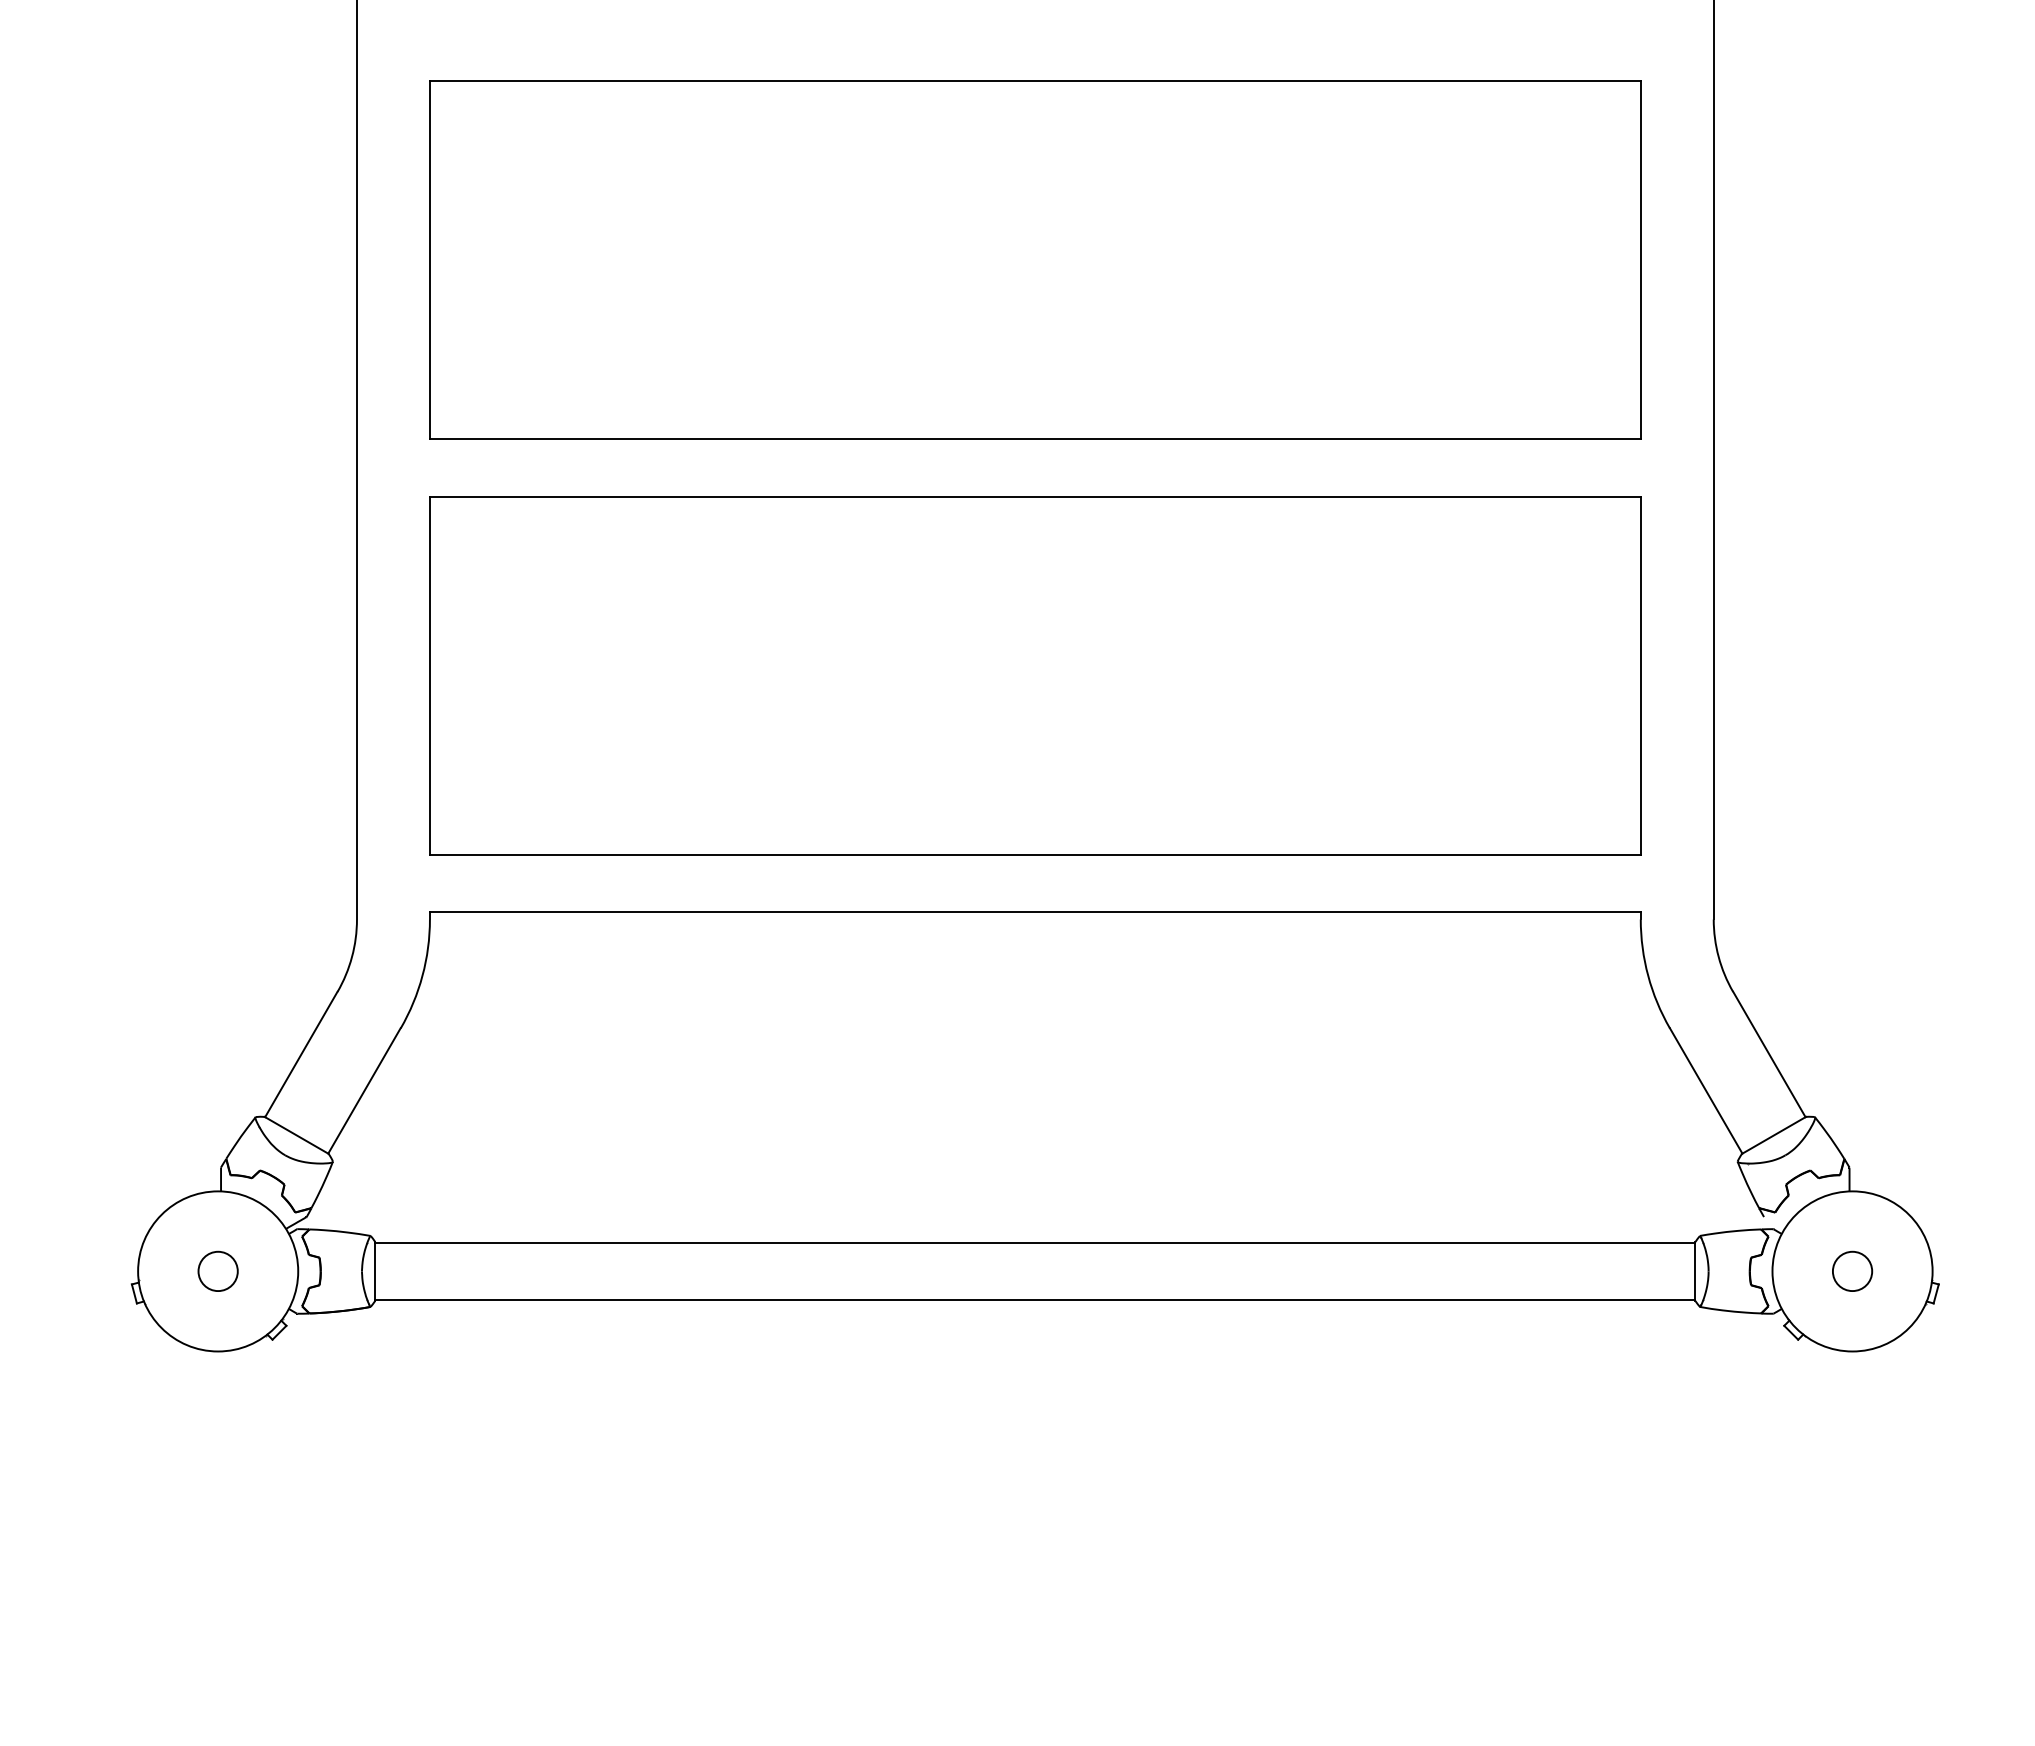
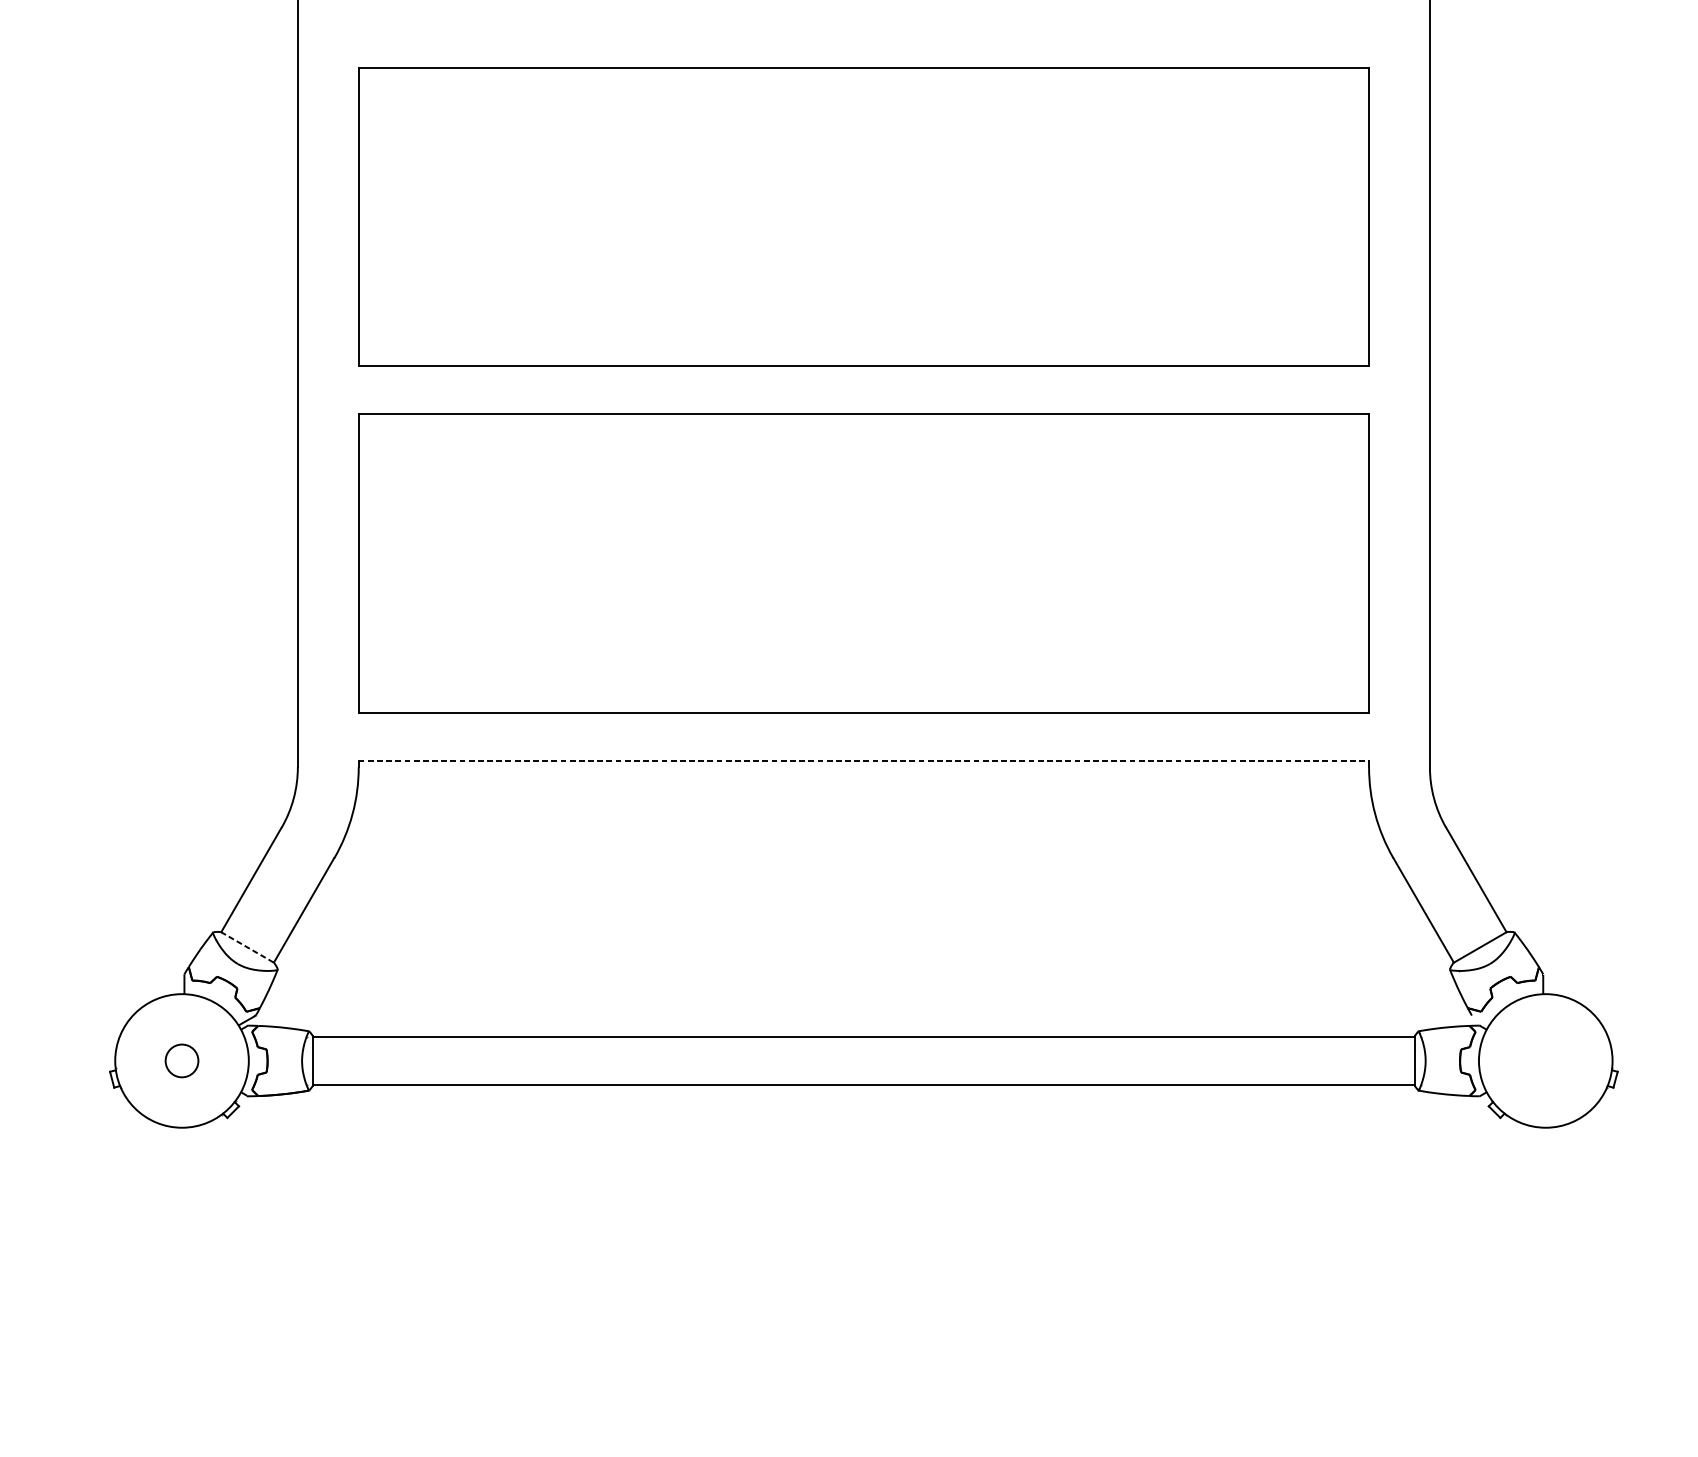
line: (1035, 911) -> (864, 760), solid -> dashed
line: (296, 1135) -> (247, 947), solid -> dashed
circle: (1852, 1270) -> (1545, 1060), removed

